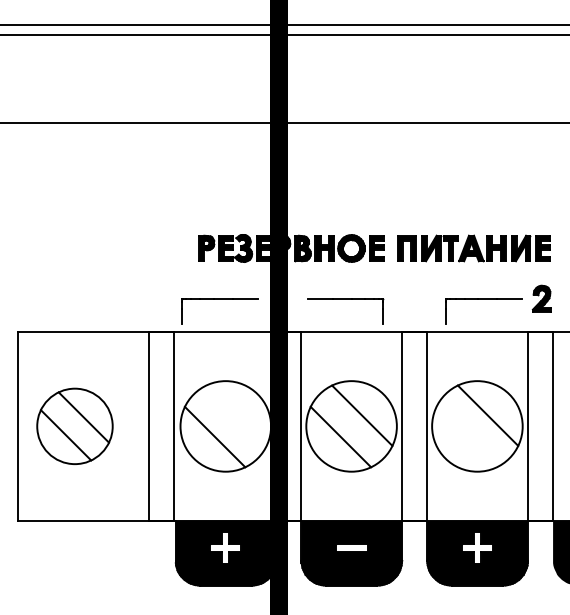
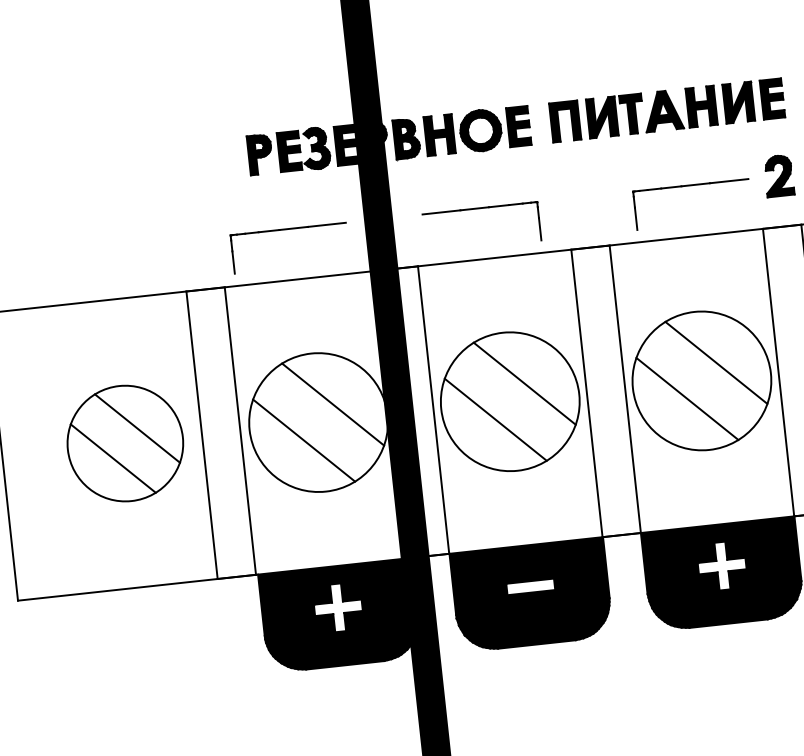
line: (236, 415) -> (333, 404), added
part: (74, 425) -> (124, 442), moved
line: (466, 436) -> (686, 398), added

